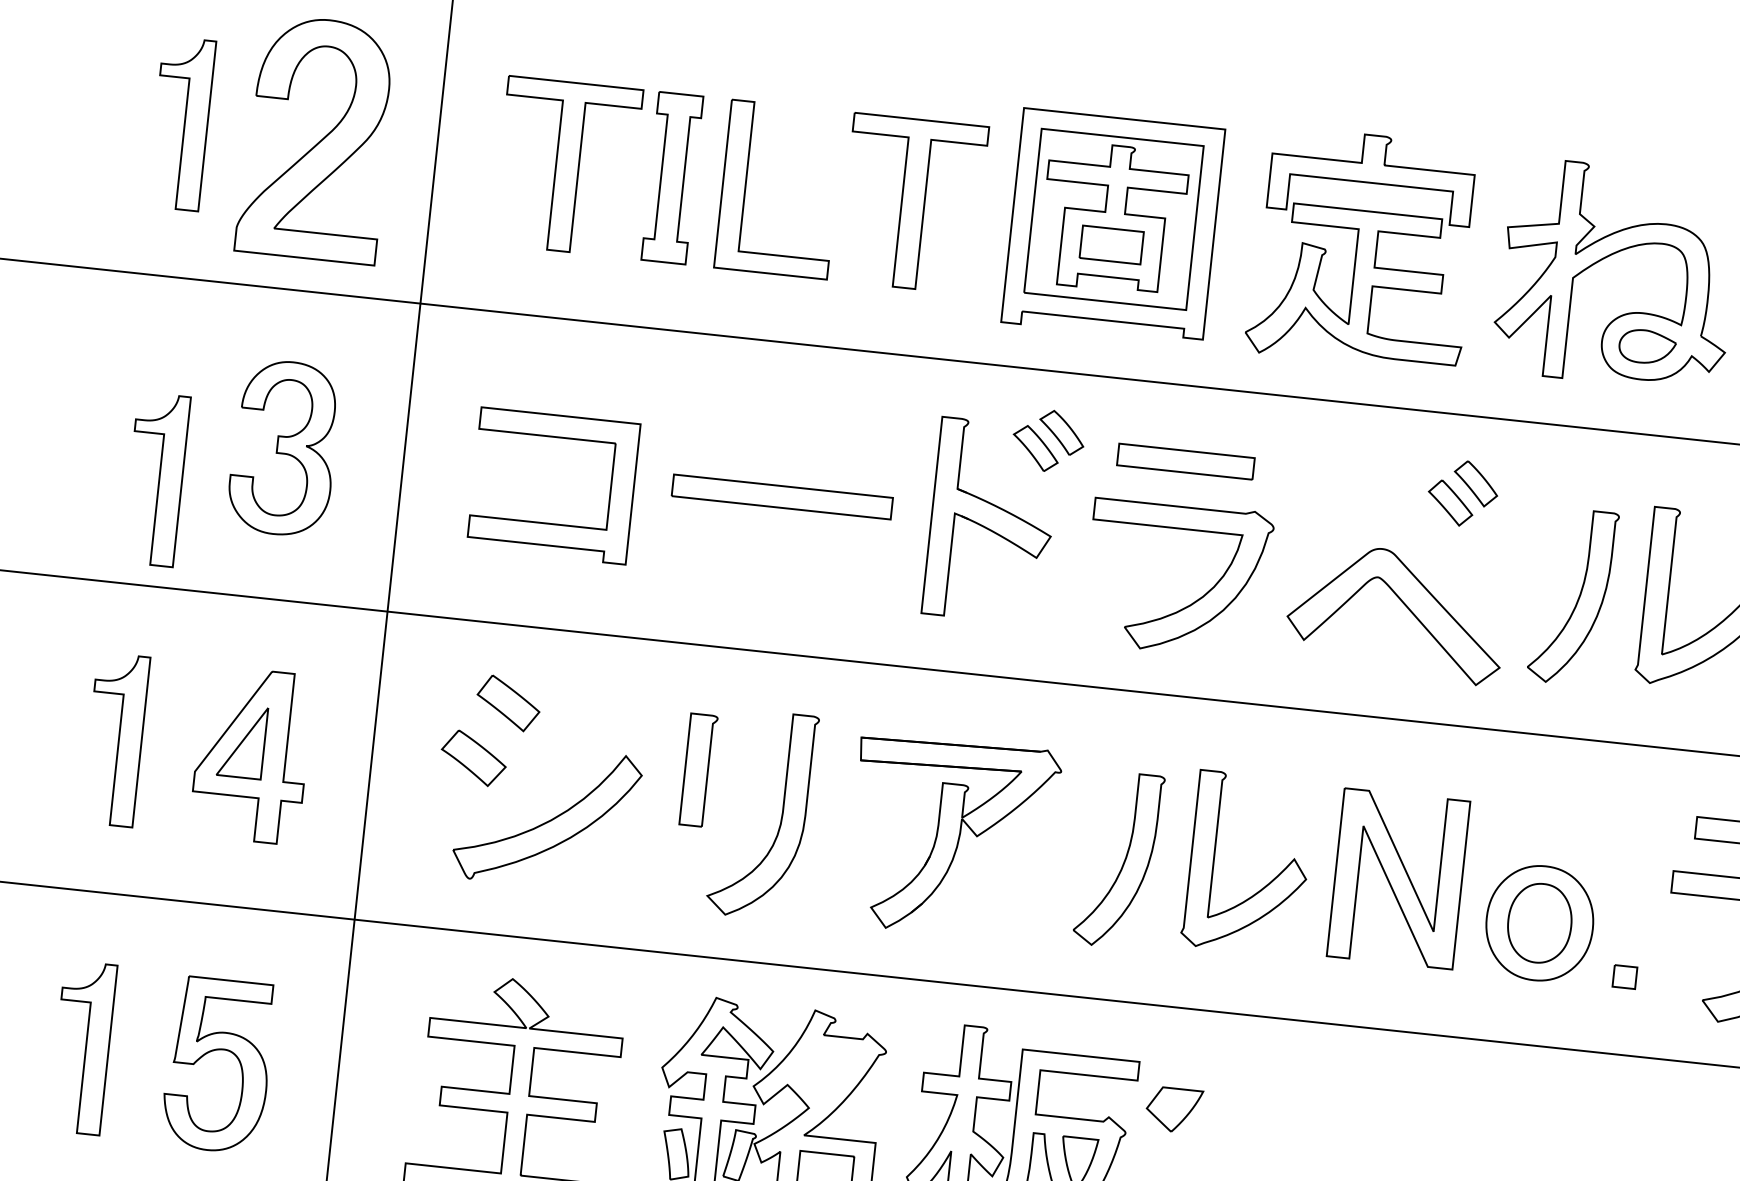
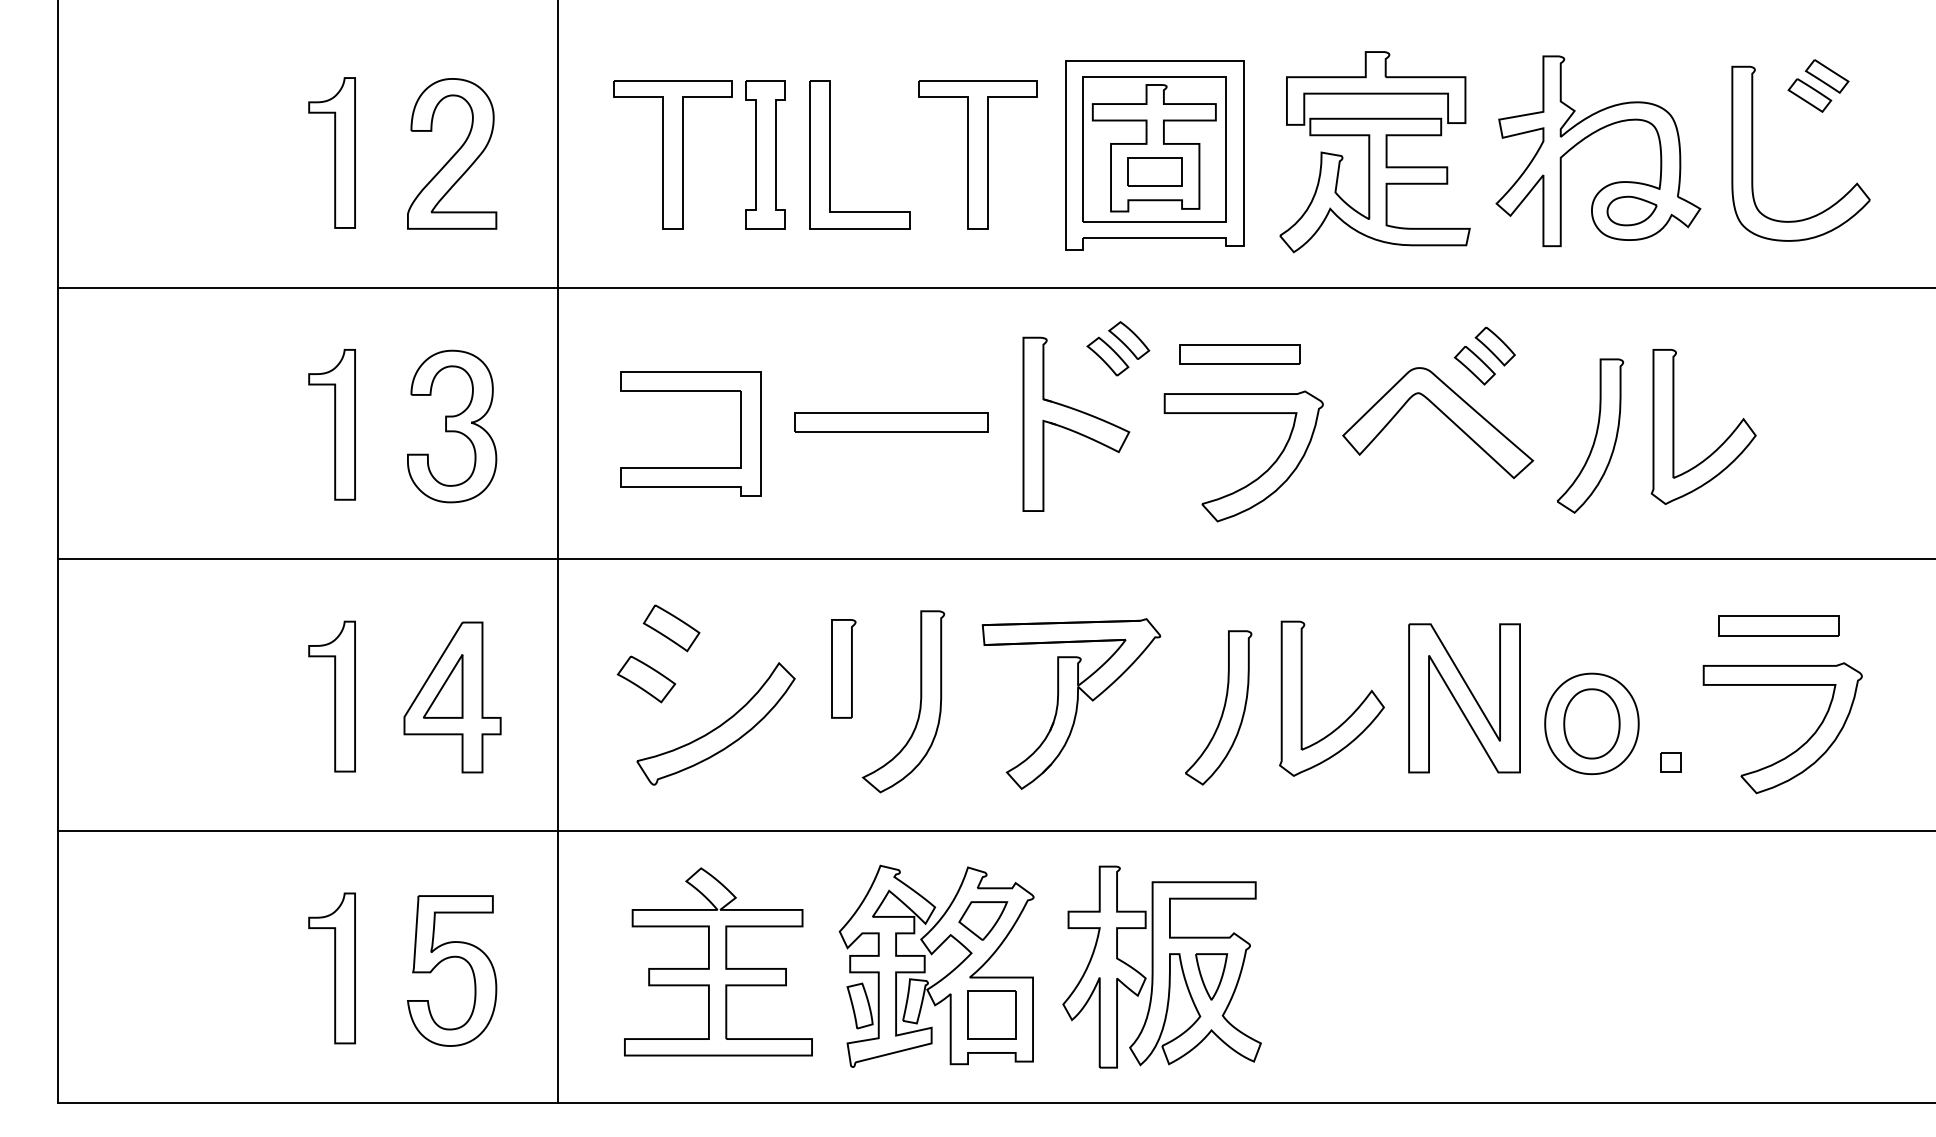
part: (317, 138) -> (452, 153), size x0.71
part: (155, 479) -> (331, 424), moved
part: (1404, 605) -> (1444, 415), moved
part: (1174, 1109) -> (983, 920), moved

